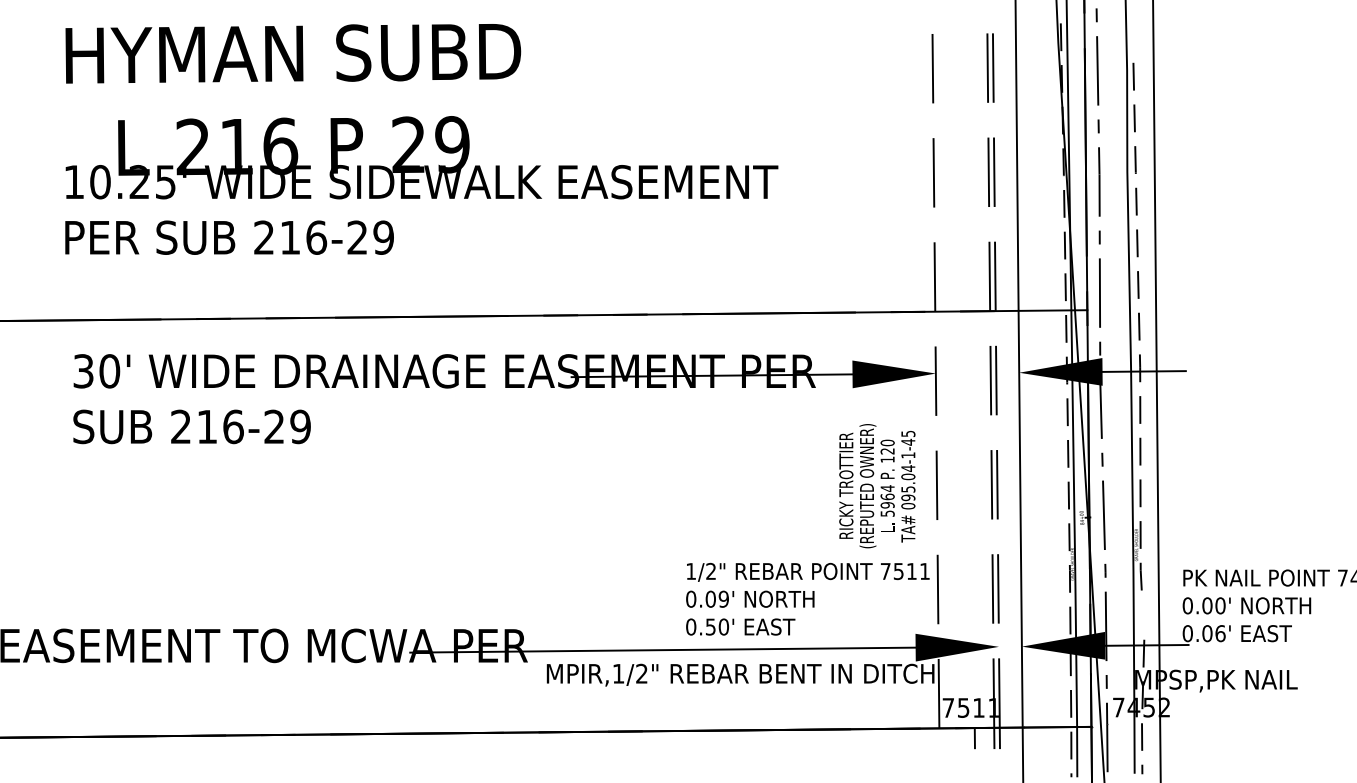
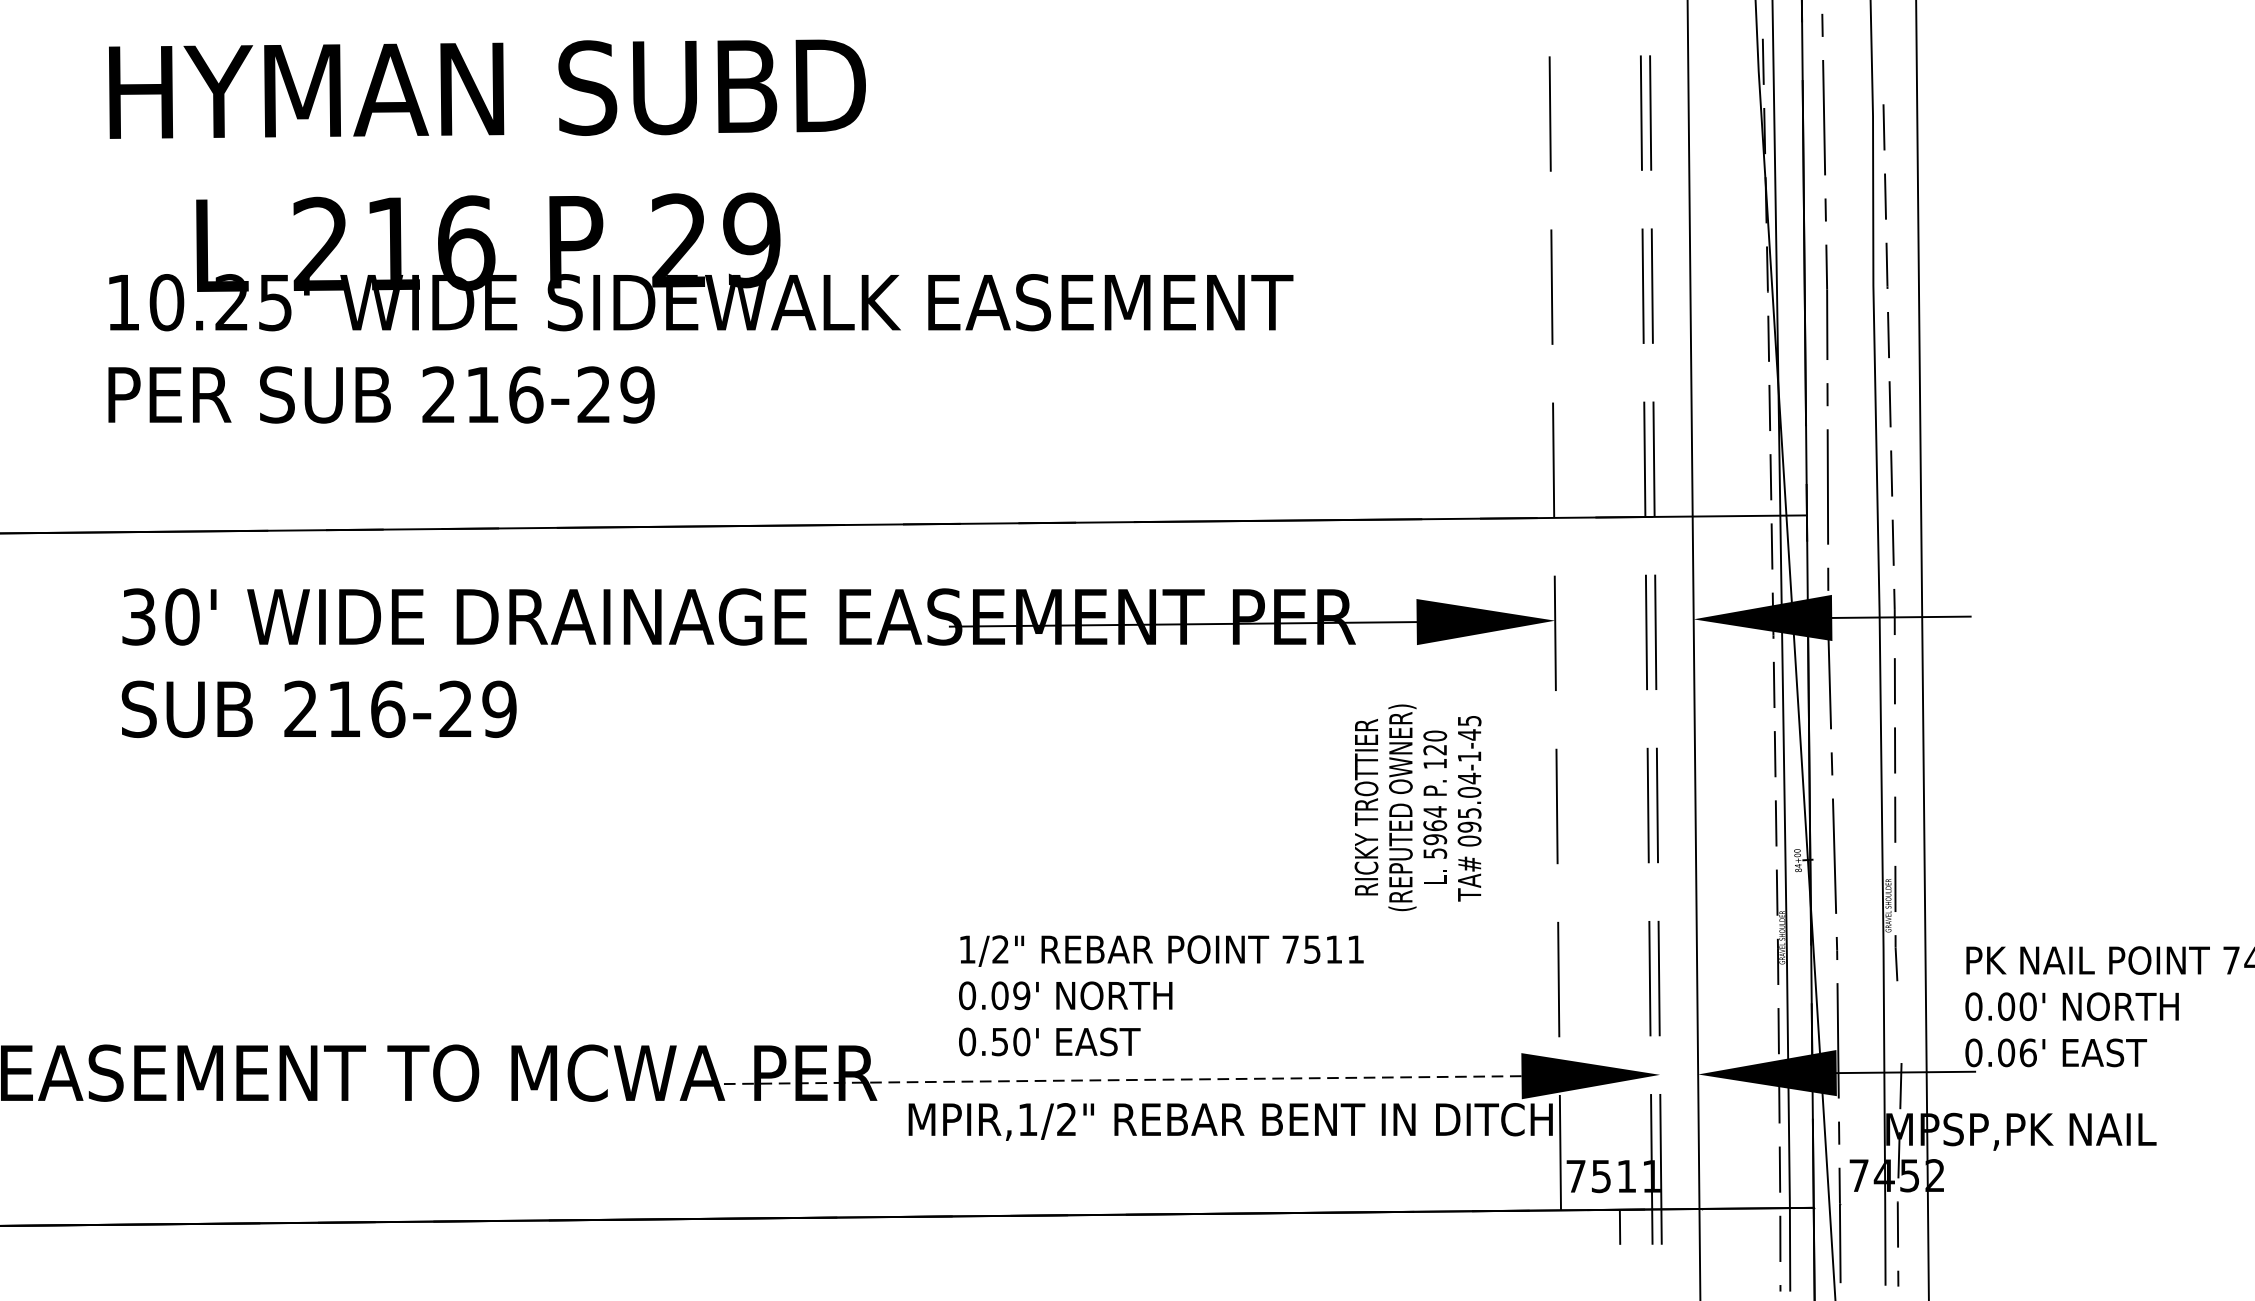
text: (877, 486) -> (1418, 808), moved
text: (807, 598) -> (1160, 994), moved
line: (662, 650) -> (1100, 1080), solid -> dashed

